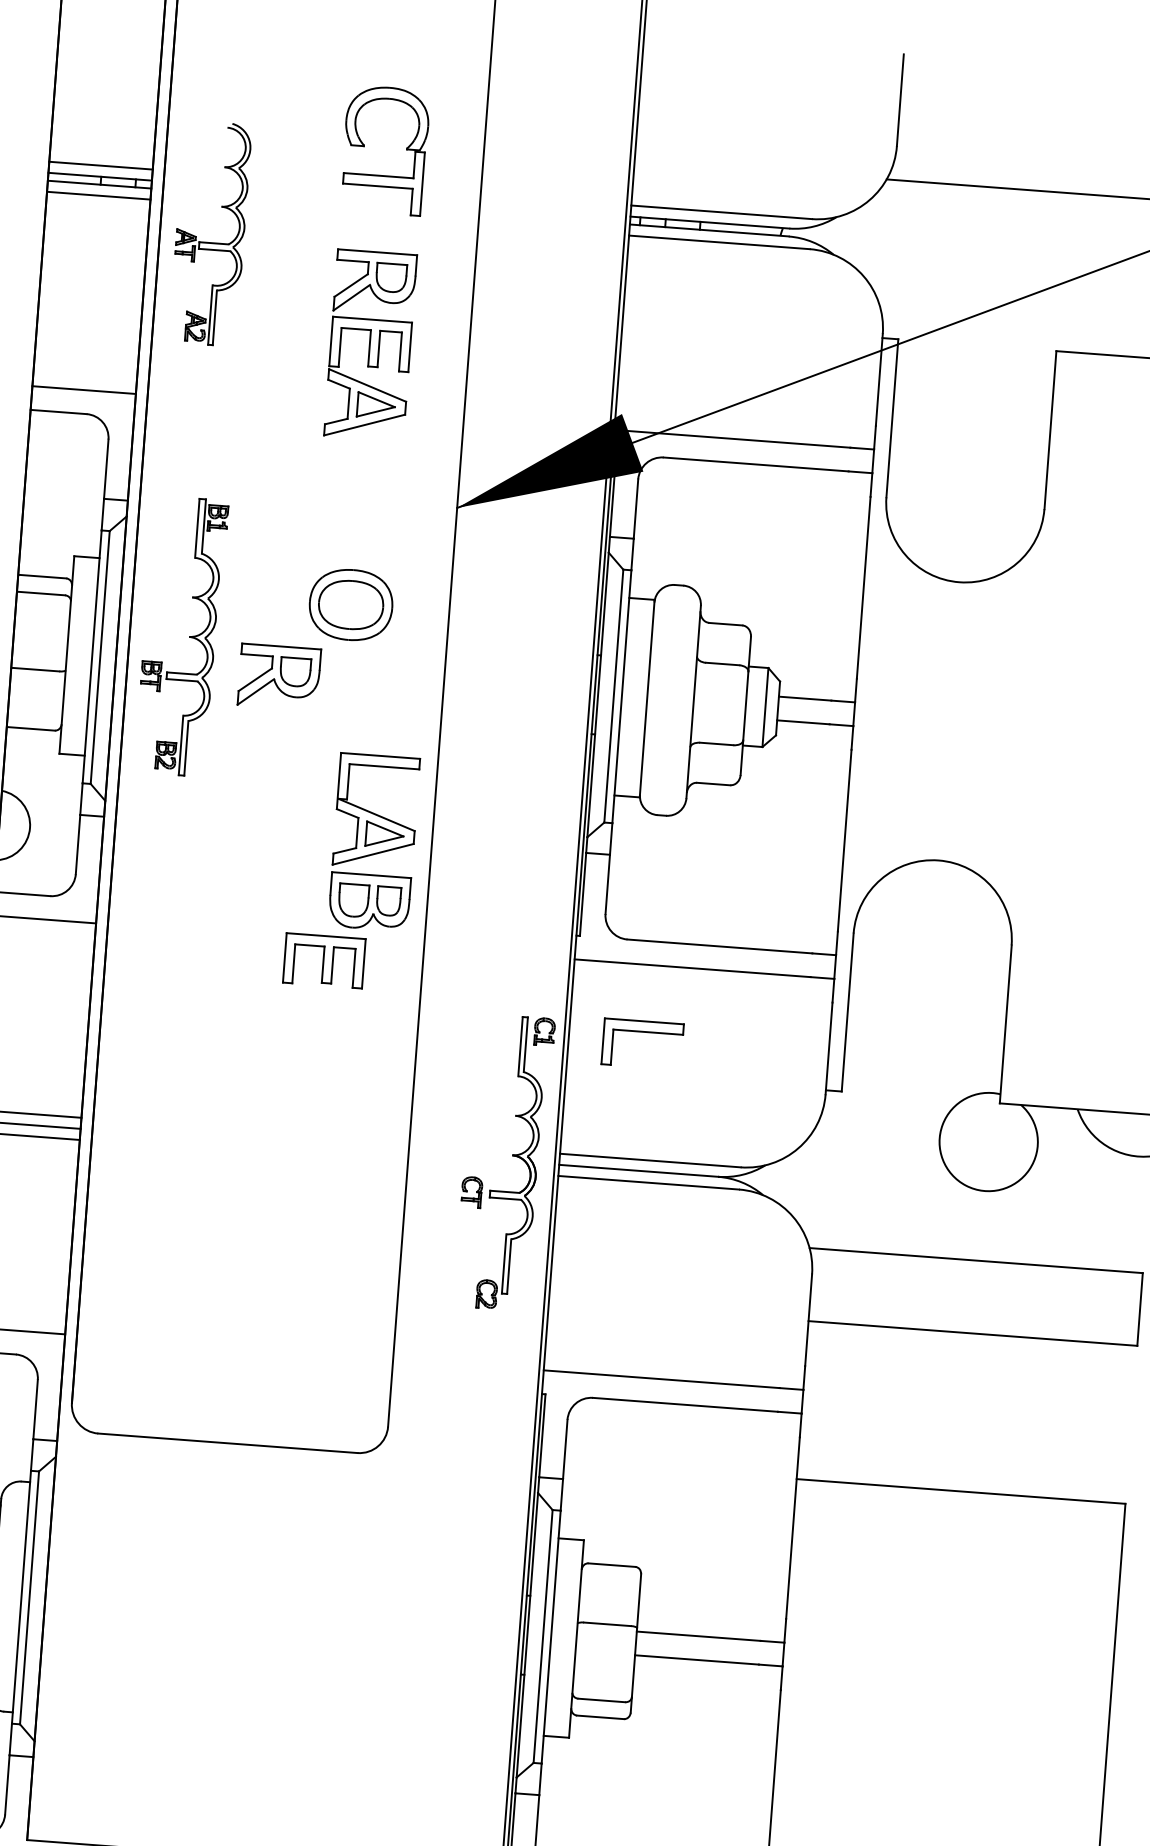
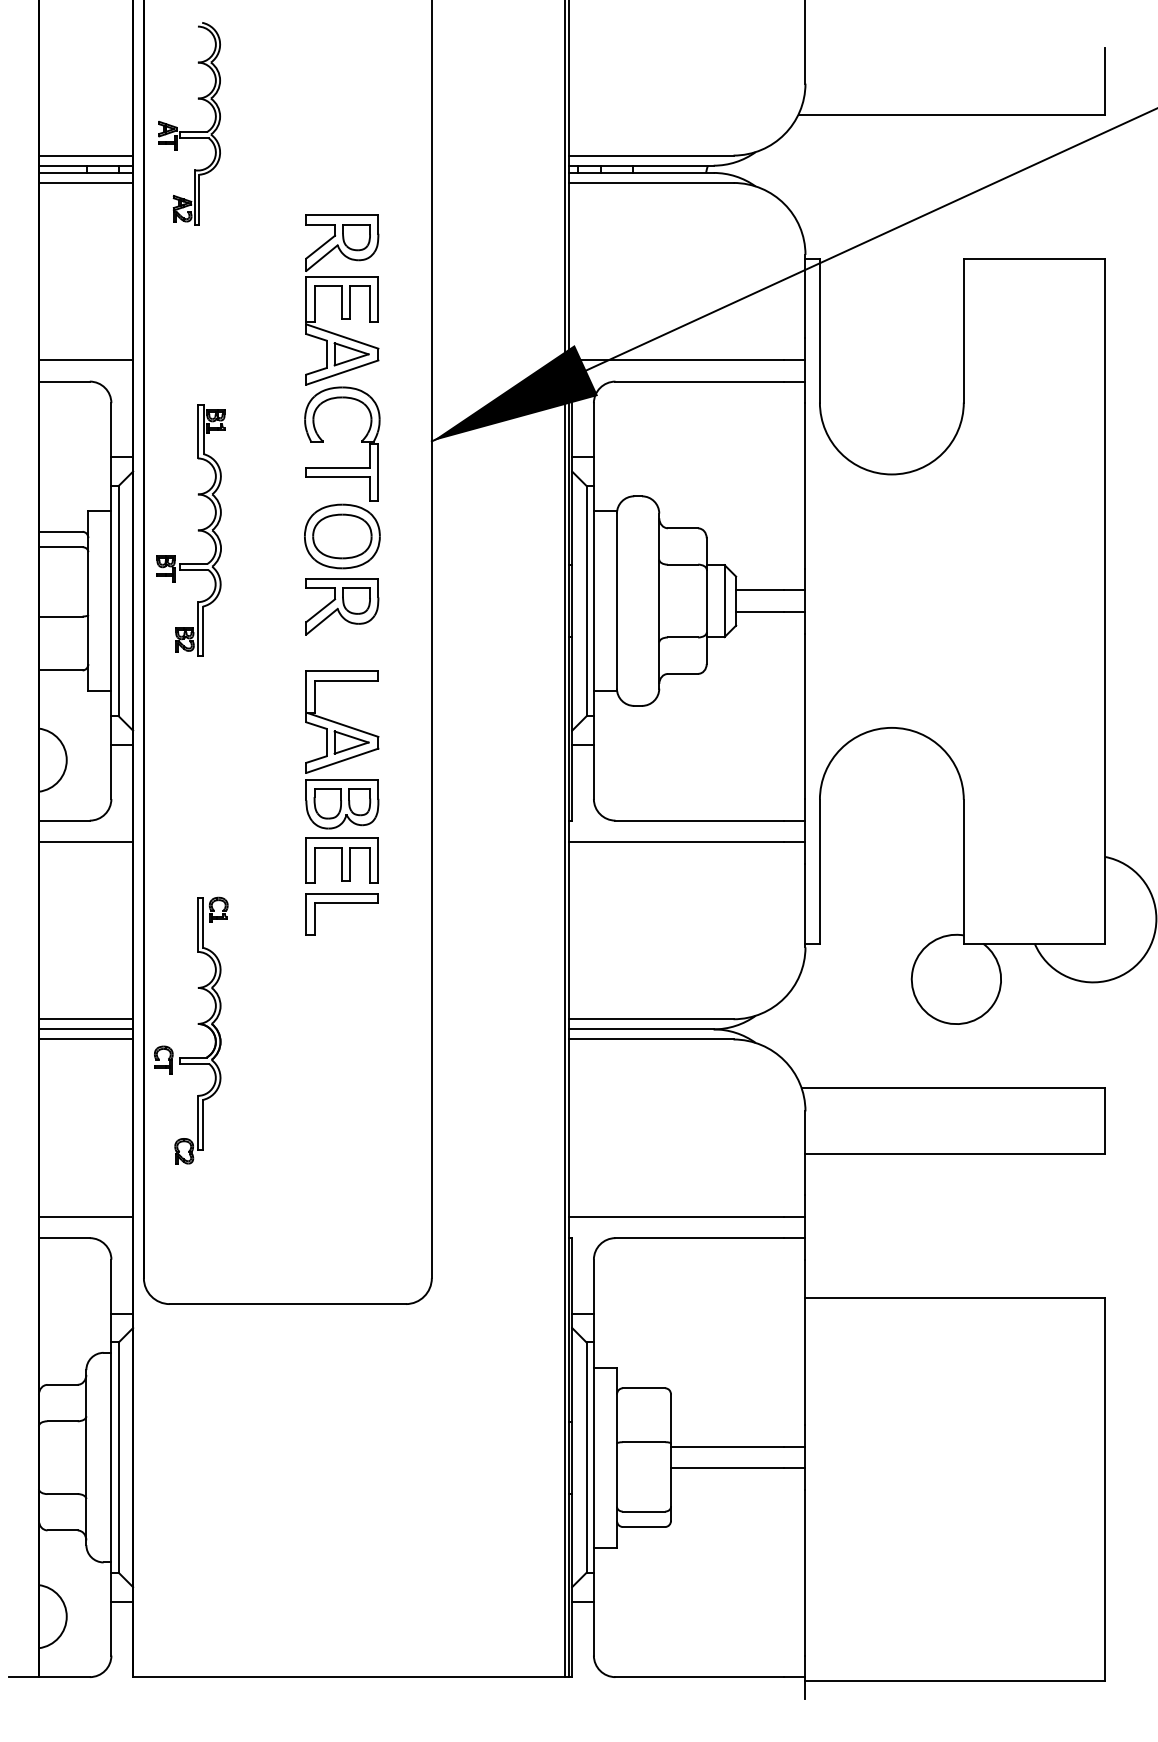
part: (364, 146) -> (323, 442), moved
part: (209, 242) -> (189, 131), moved
part: (188, 636) -> (197, 530), moved
part: (279, 676) -> (342, 606), moved
part: (374, 841) -> (342, 749), moved
part: (642, 1032) -> (341, 903), moved
part: (511, 1155) -> (197, 1024), moved

